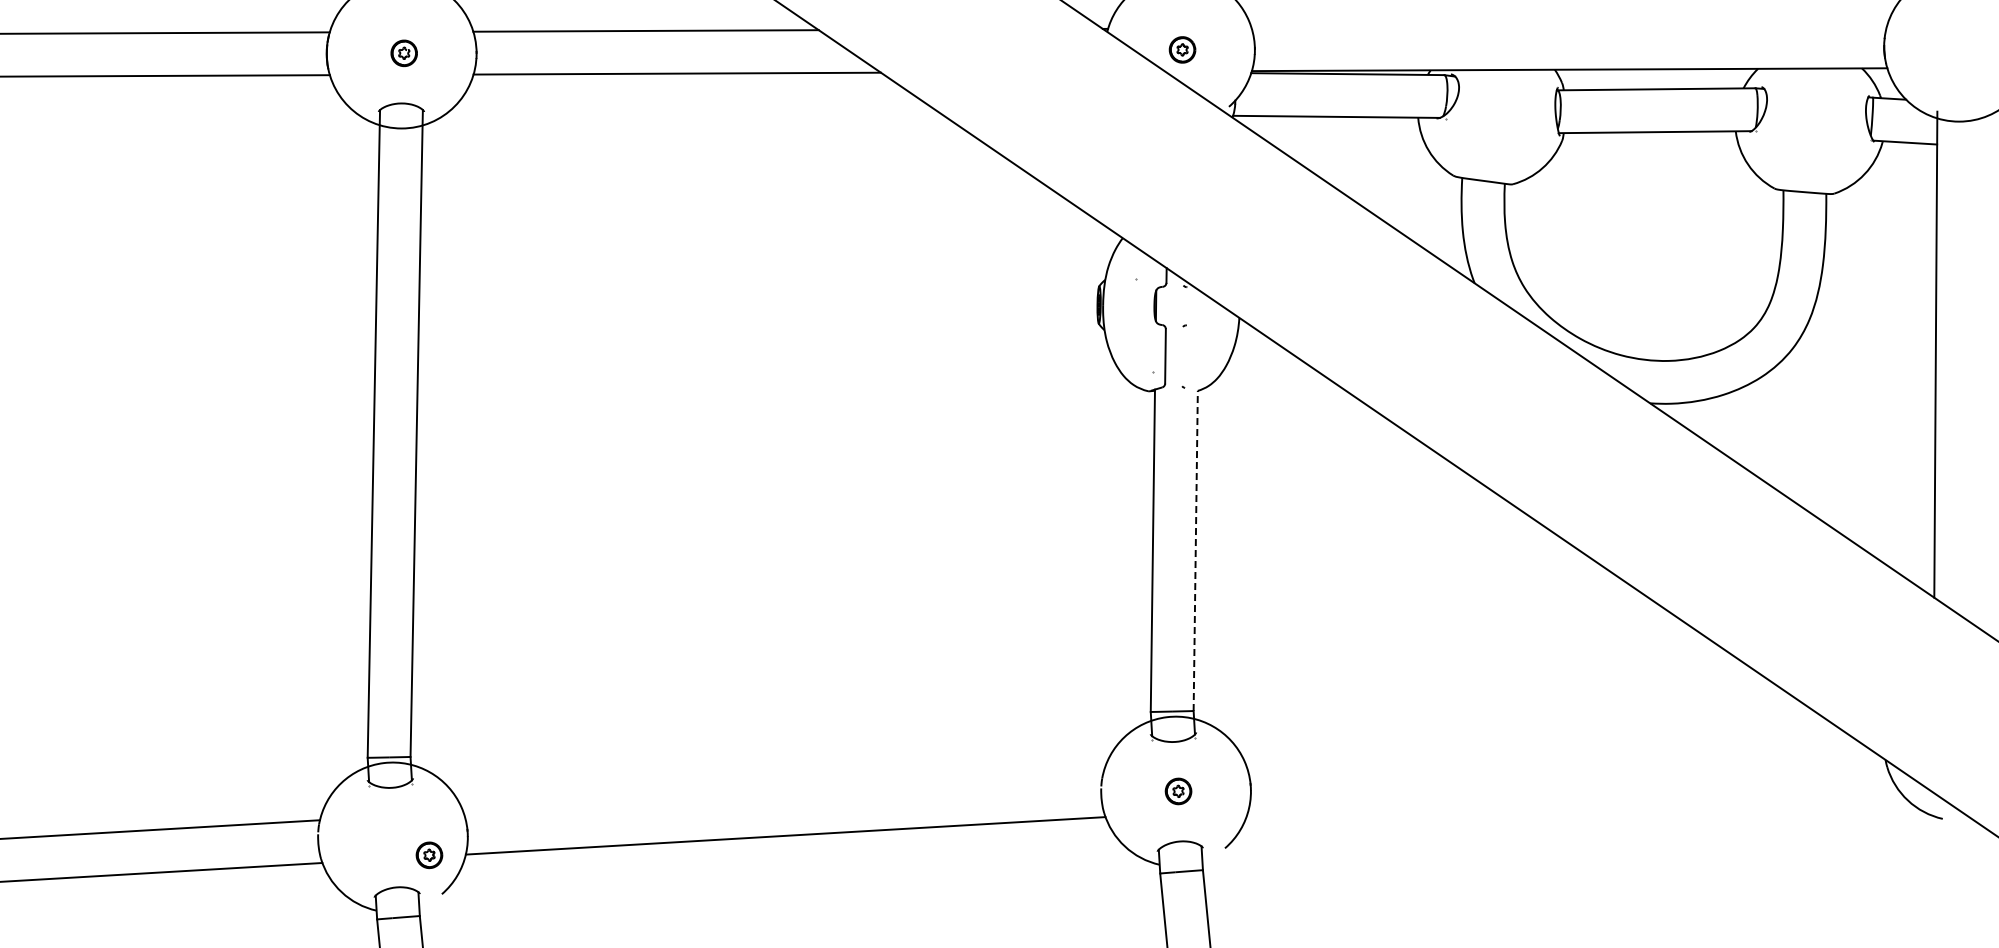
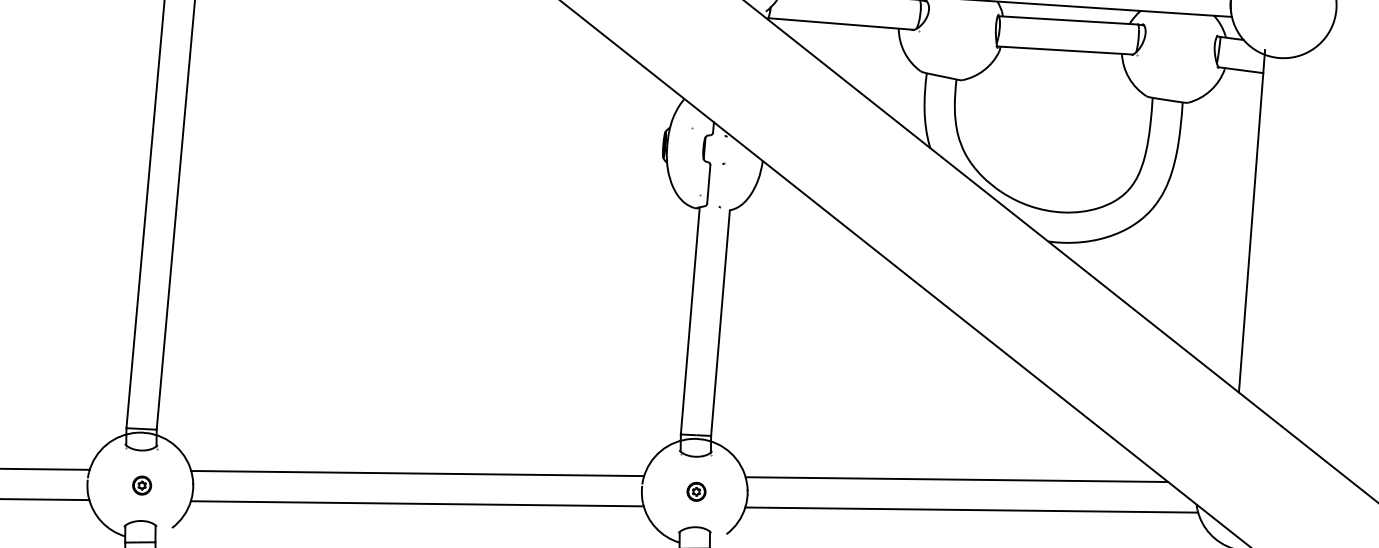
line: (1195, 550) -> (720, 322), dashed -> solid
line: (1544, 747) -> (956, 478), added
line: (1568, 789) -> (971, 509), added
line: (783, 792) -> (417, 473), added
part: (429, 855) -> (142, 485), moved

